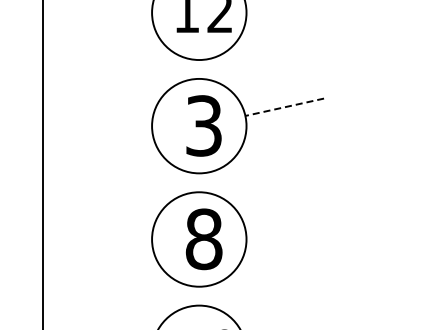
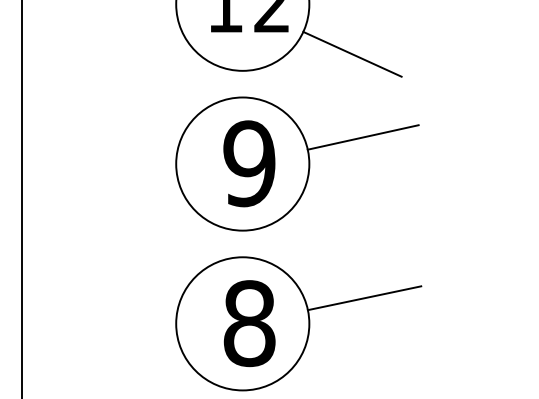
line: (276, 48) -> (351, 54), added
line: (284, 107) -> (362, 137), dashed -> solid
text: (203, 125) -> (248, 163), 3 -> 9
line: (285, 220) -> (364, 297), added

